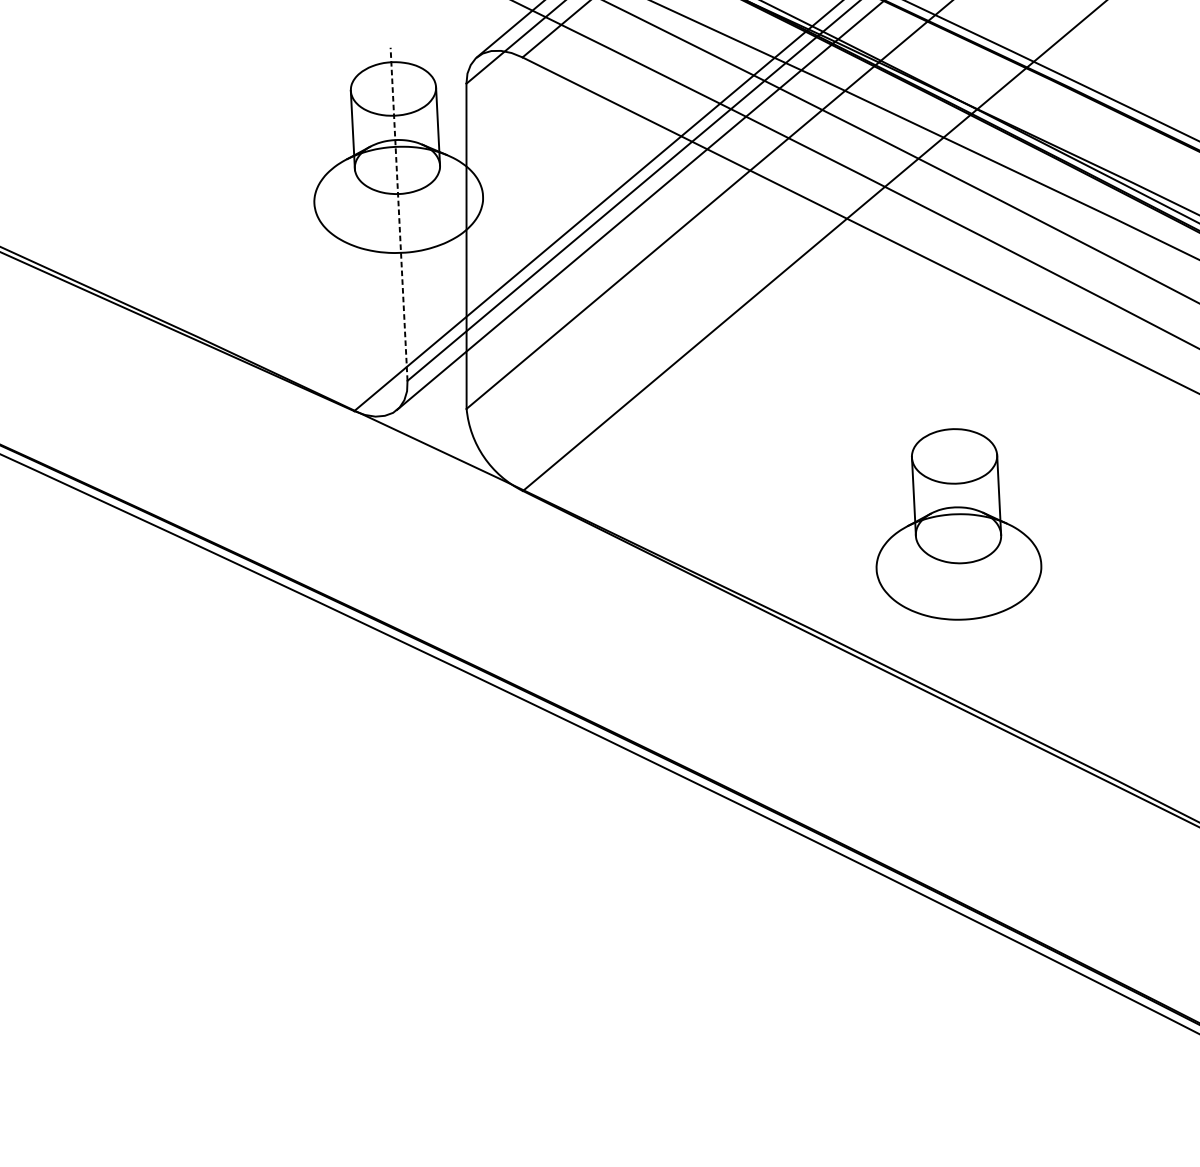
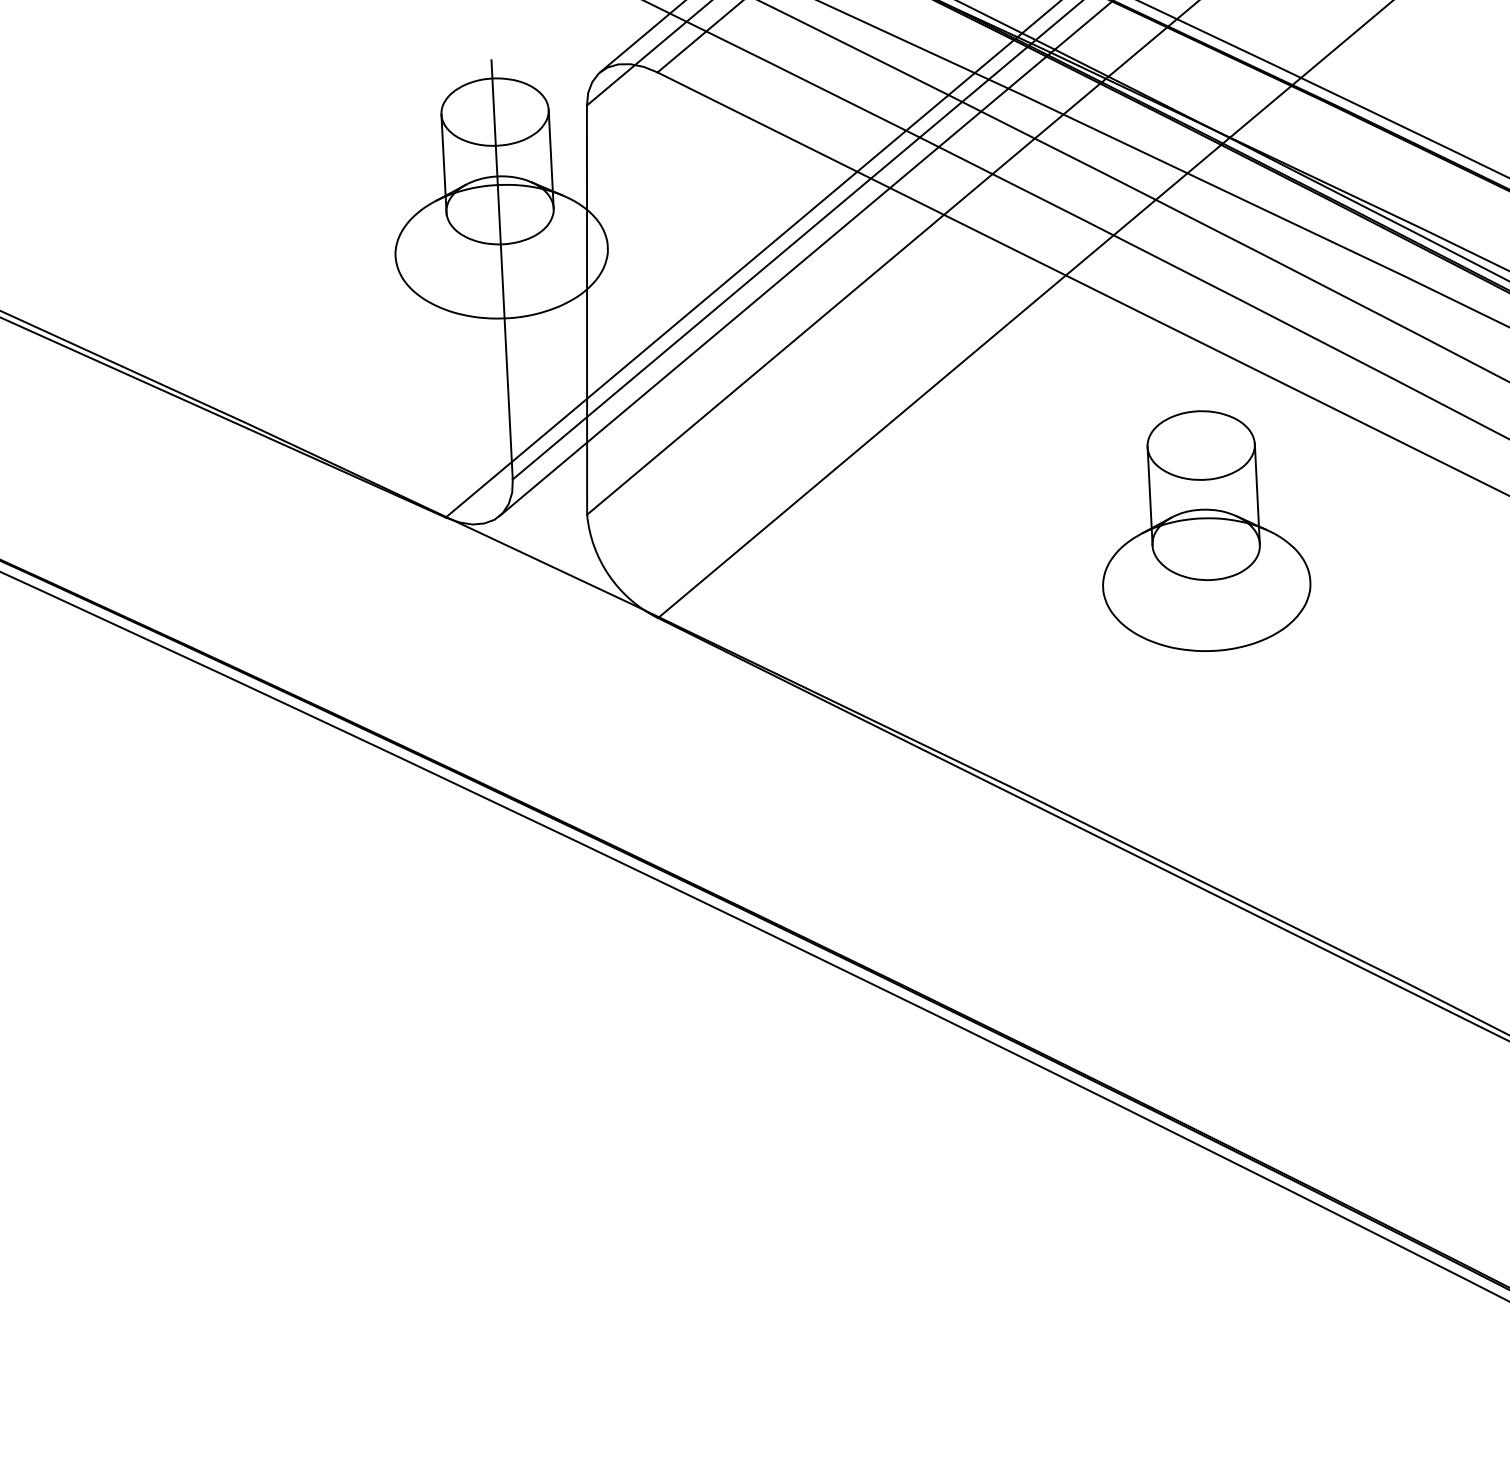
line: (399, 214) -> (502, 269), dashed -> solid
part: (958, 523) -> (1206, 530), moved

